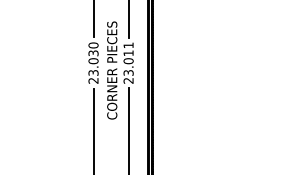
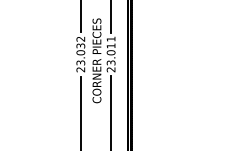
text: (93, 45) -> (80, 39), 23.030 -> 23.032

